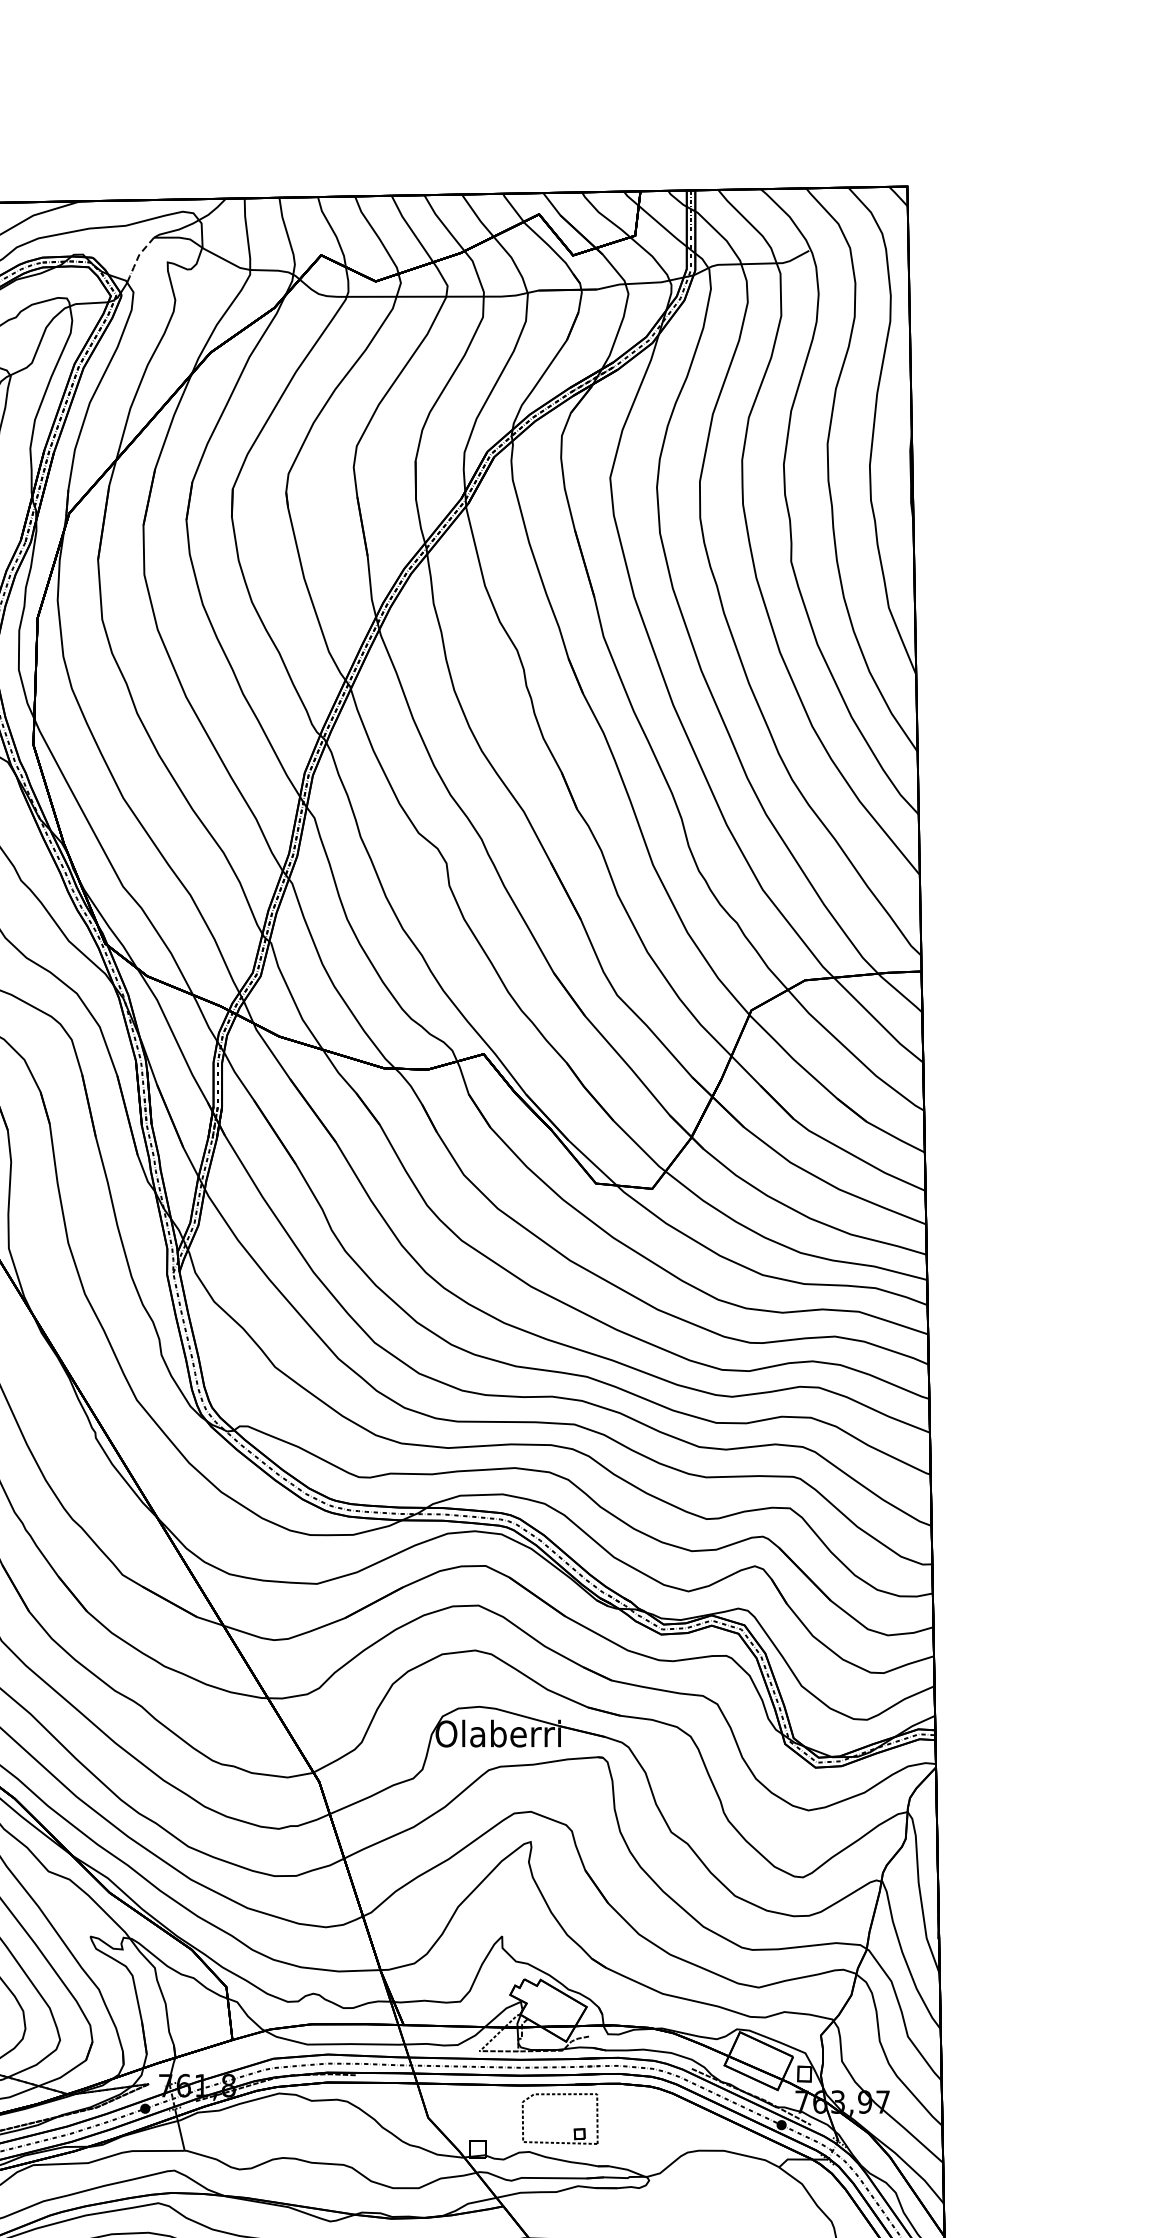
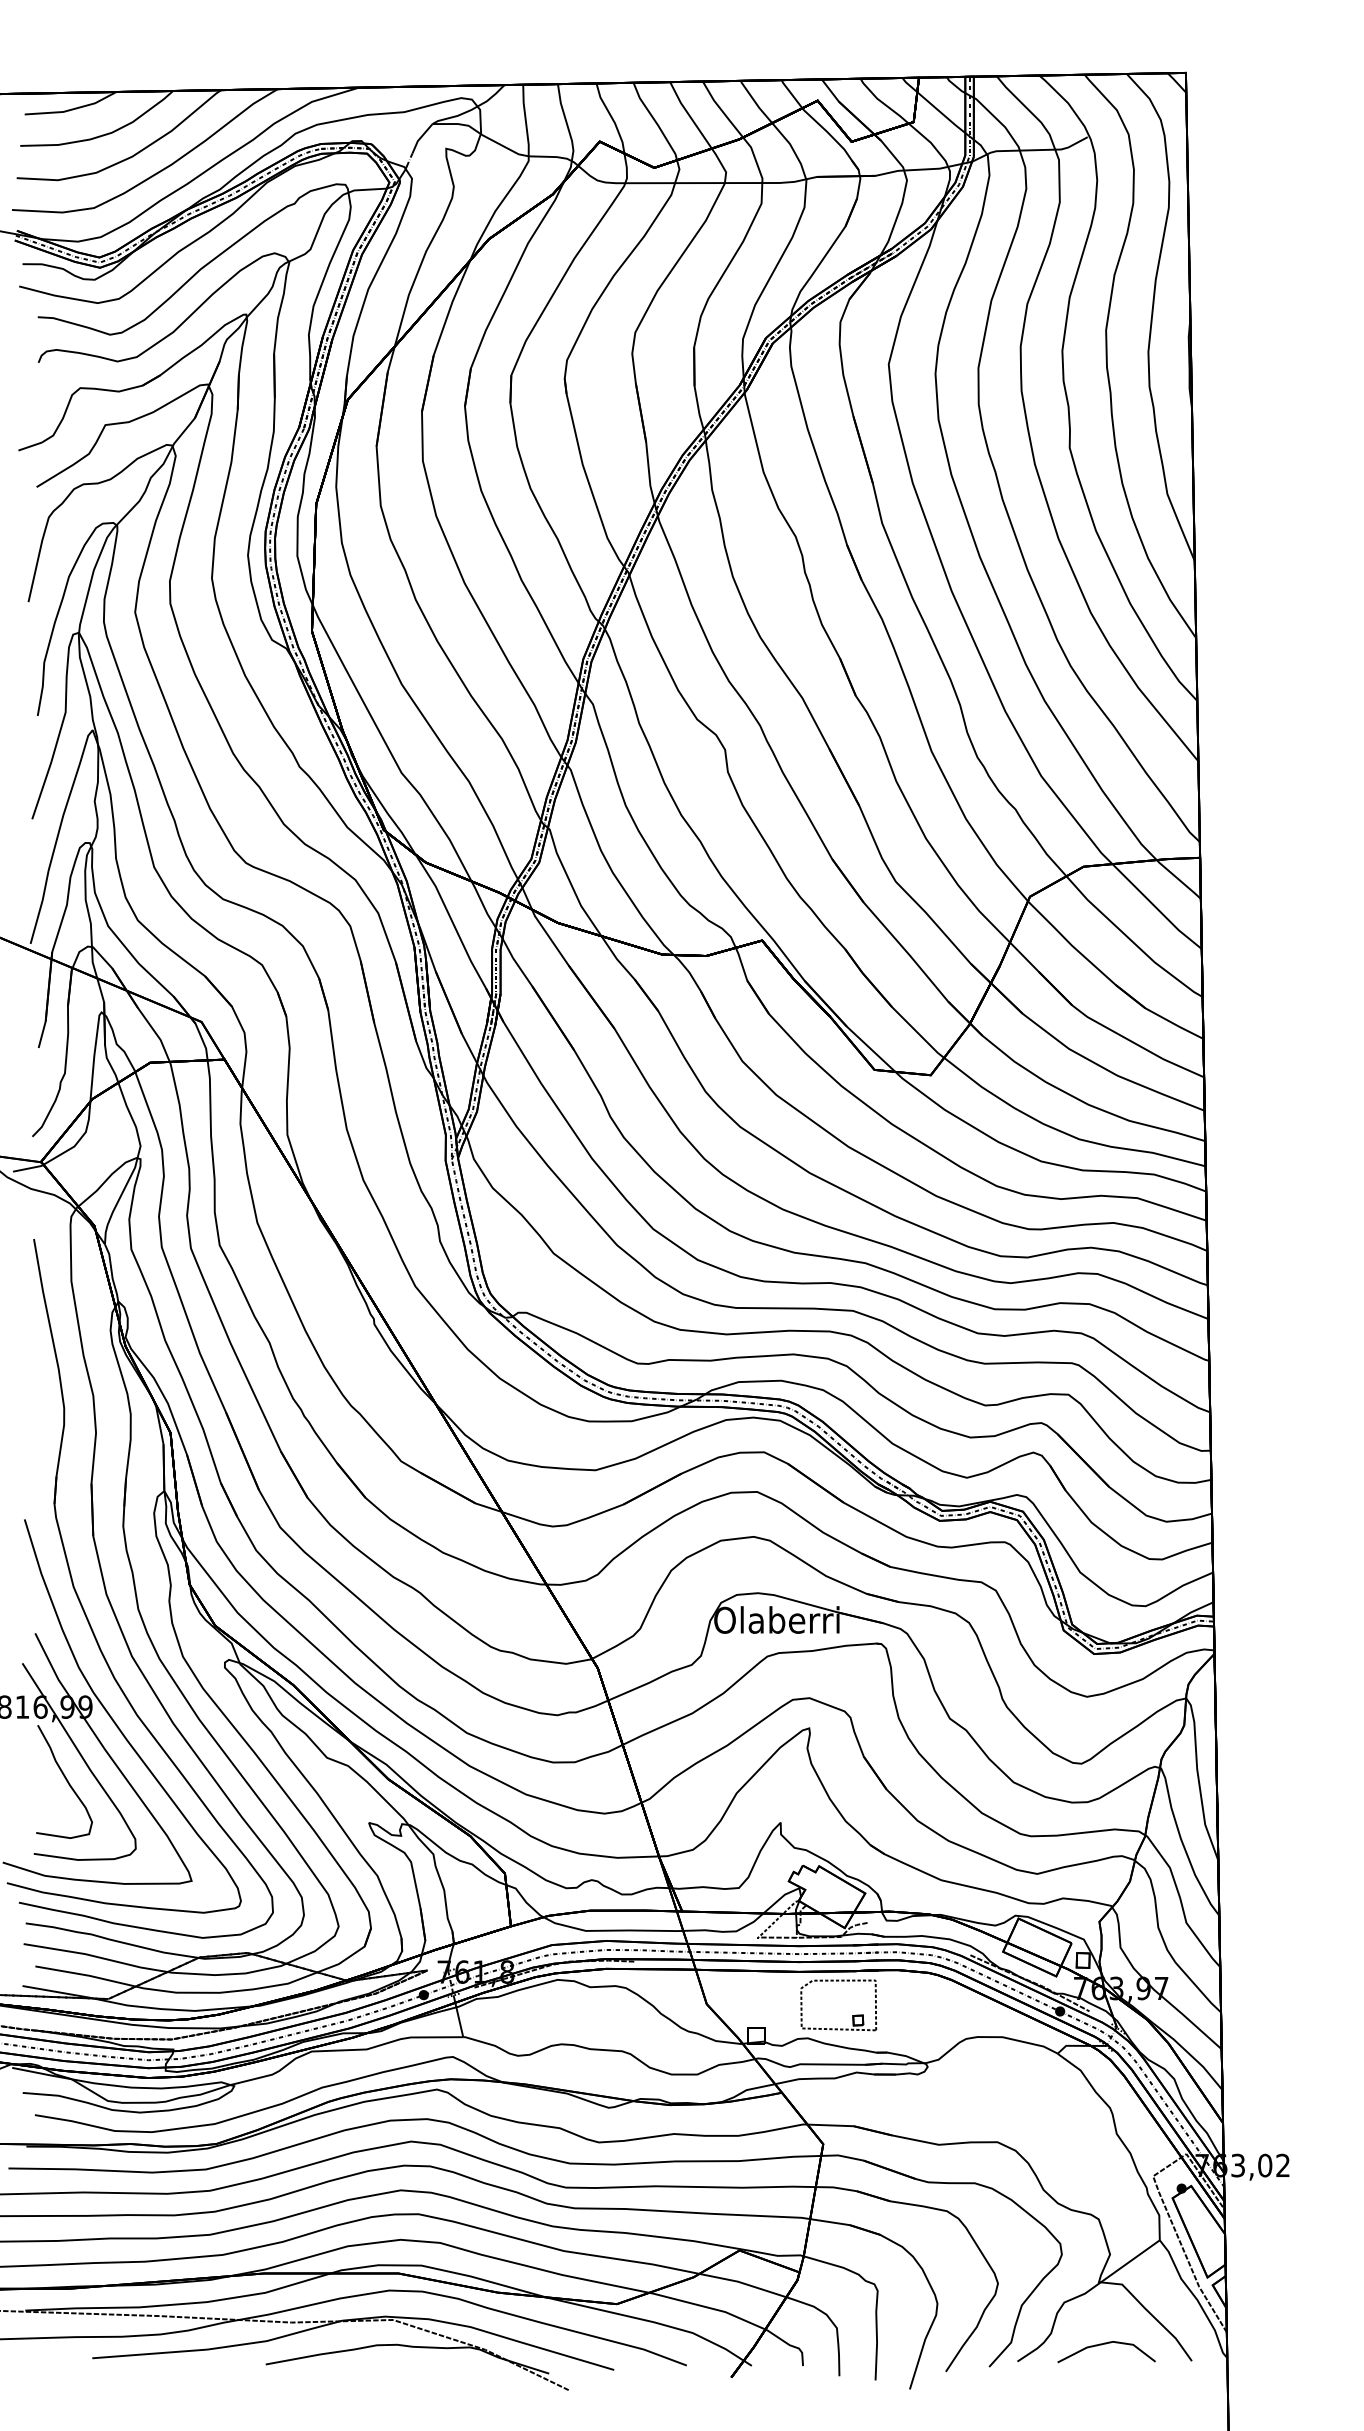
line: (141, 252) -> (420, 138), dashed -> solid

